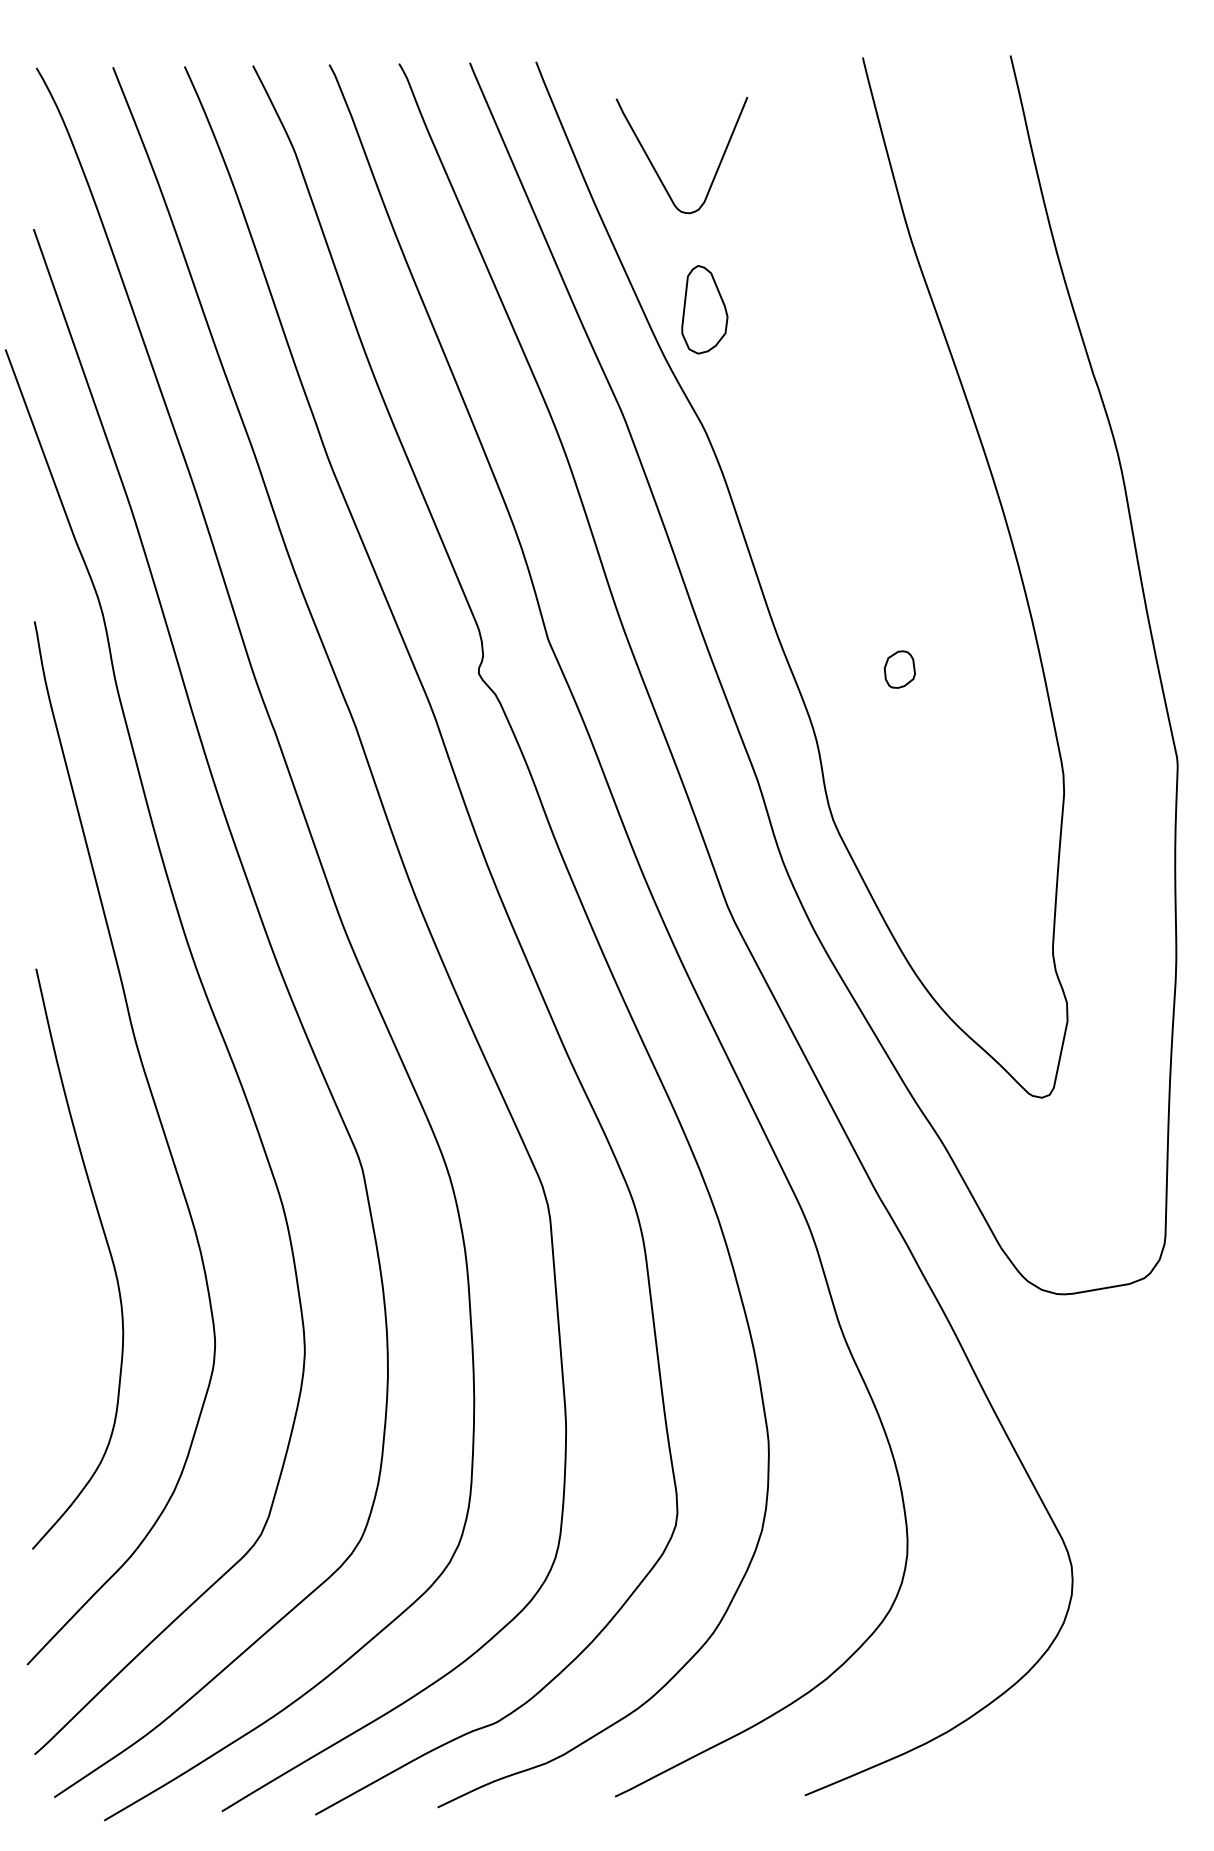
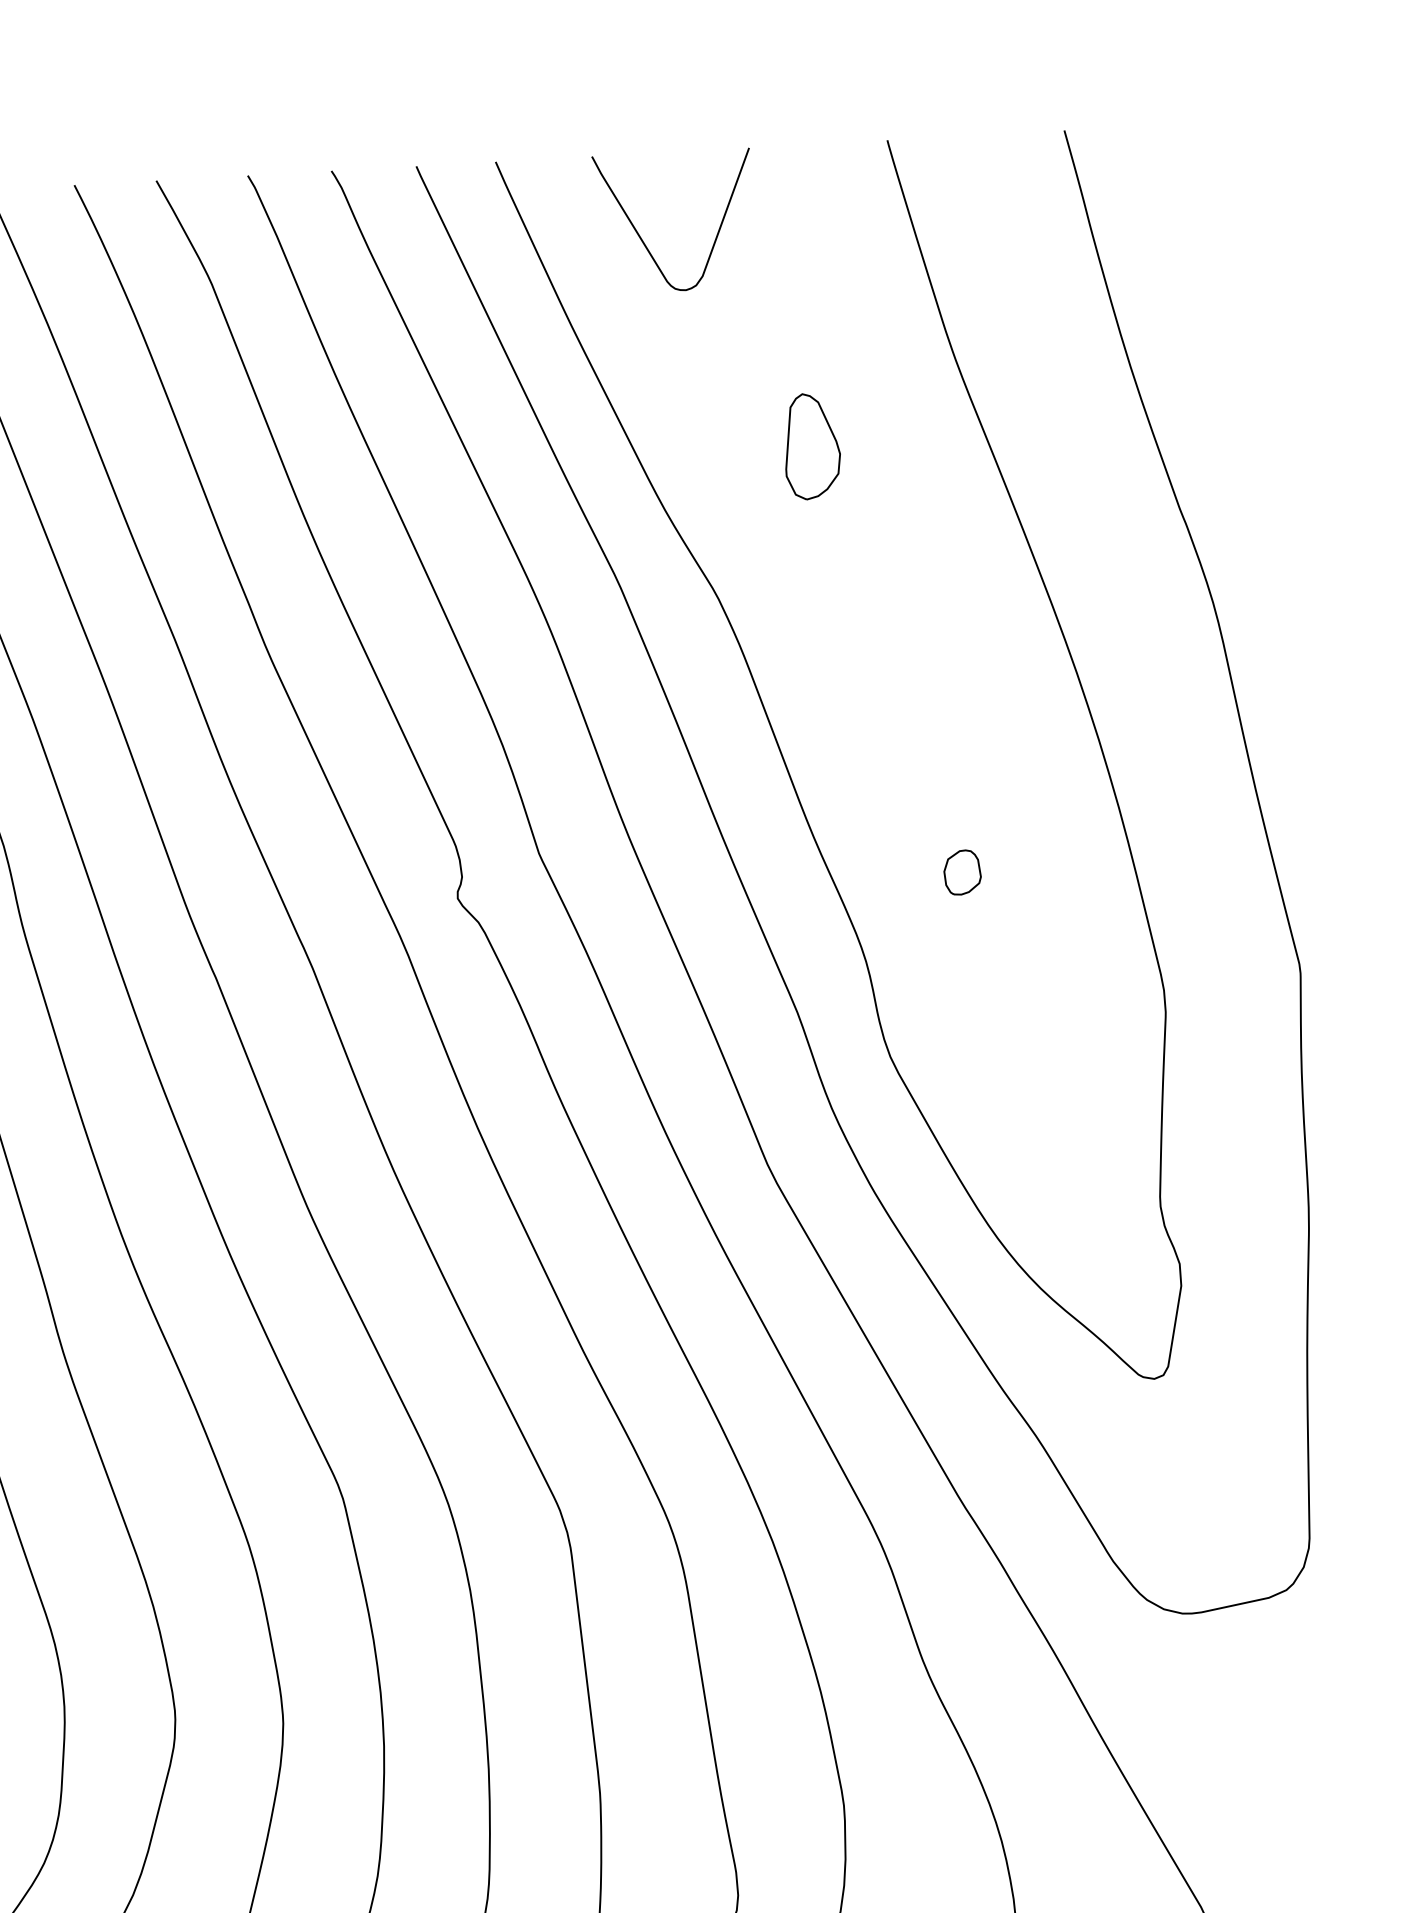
curve: (655, 168) -> (642, 238), moved
part: (704, 309) -> (812, 446), moved

